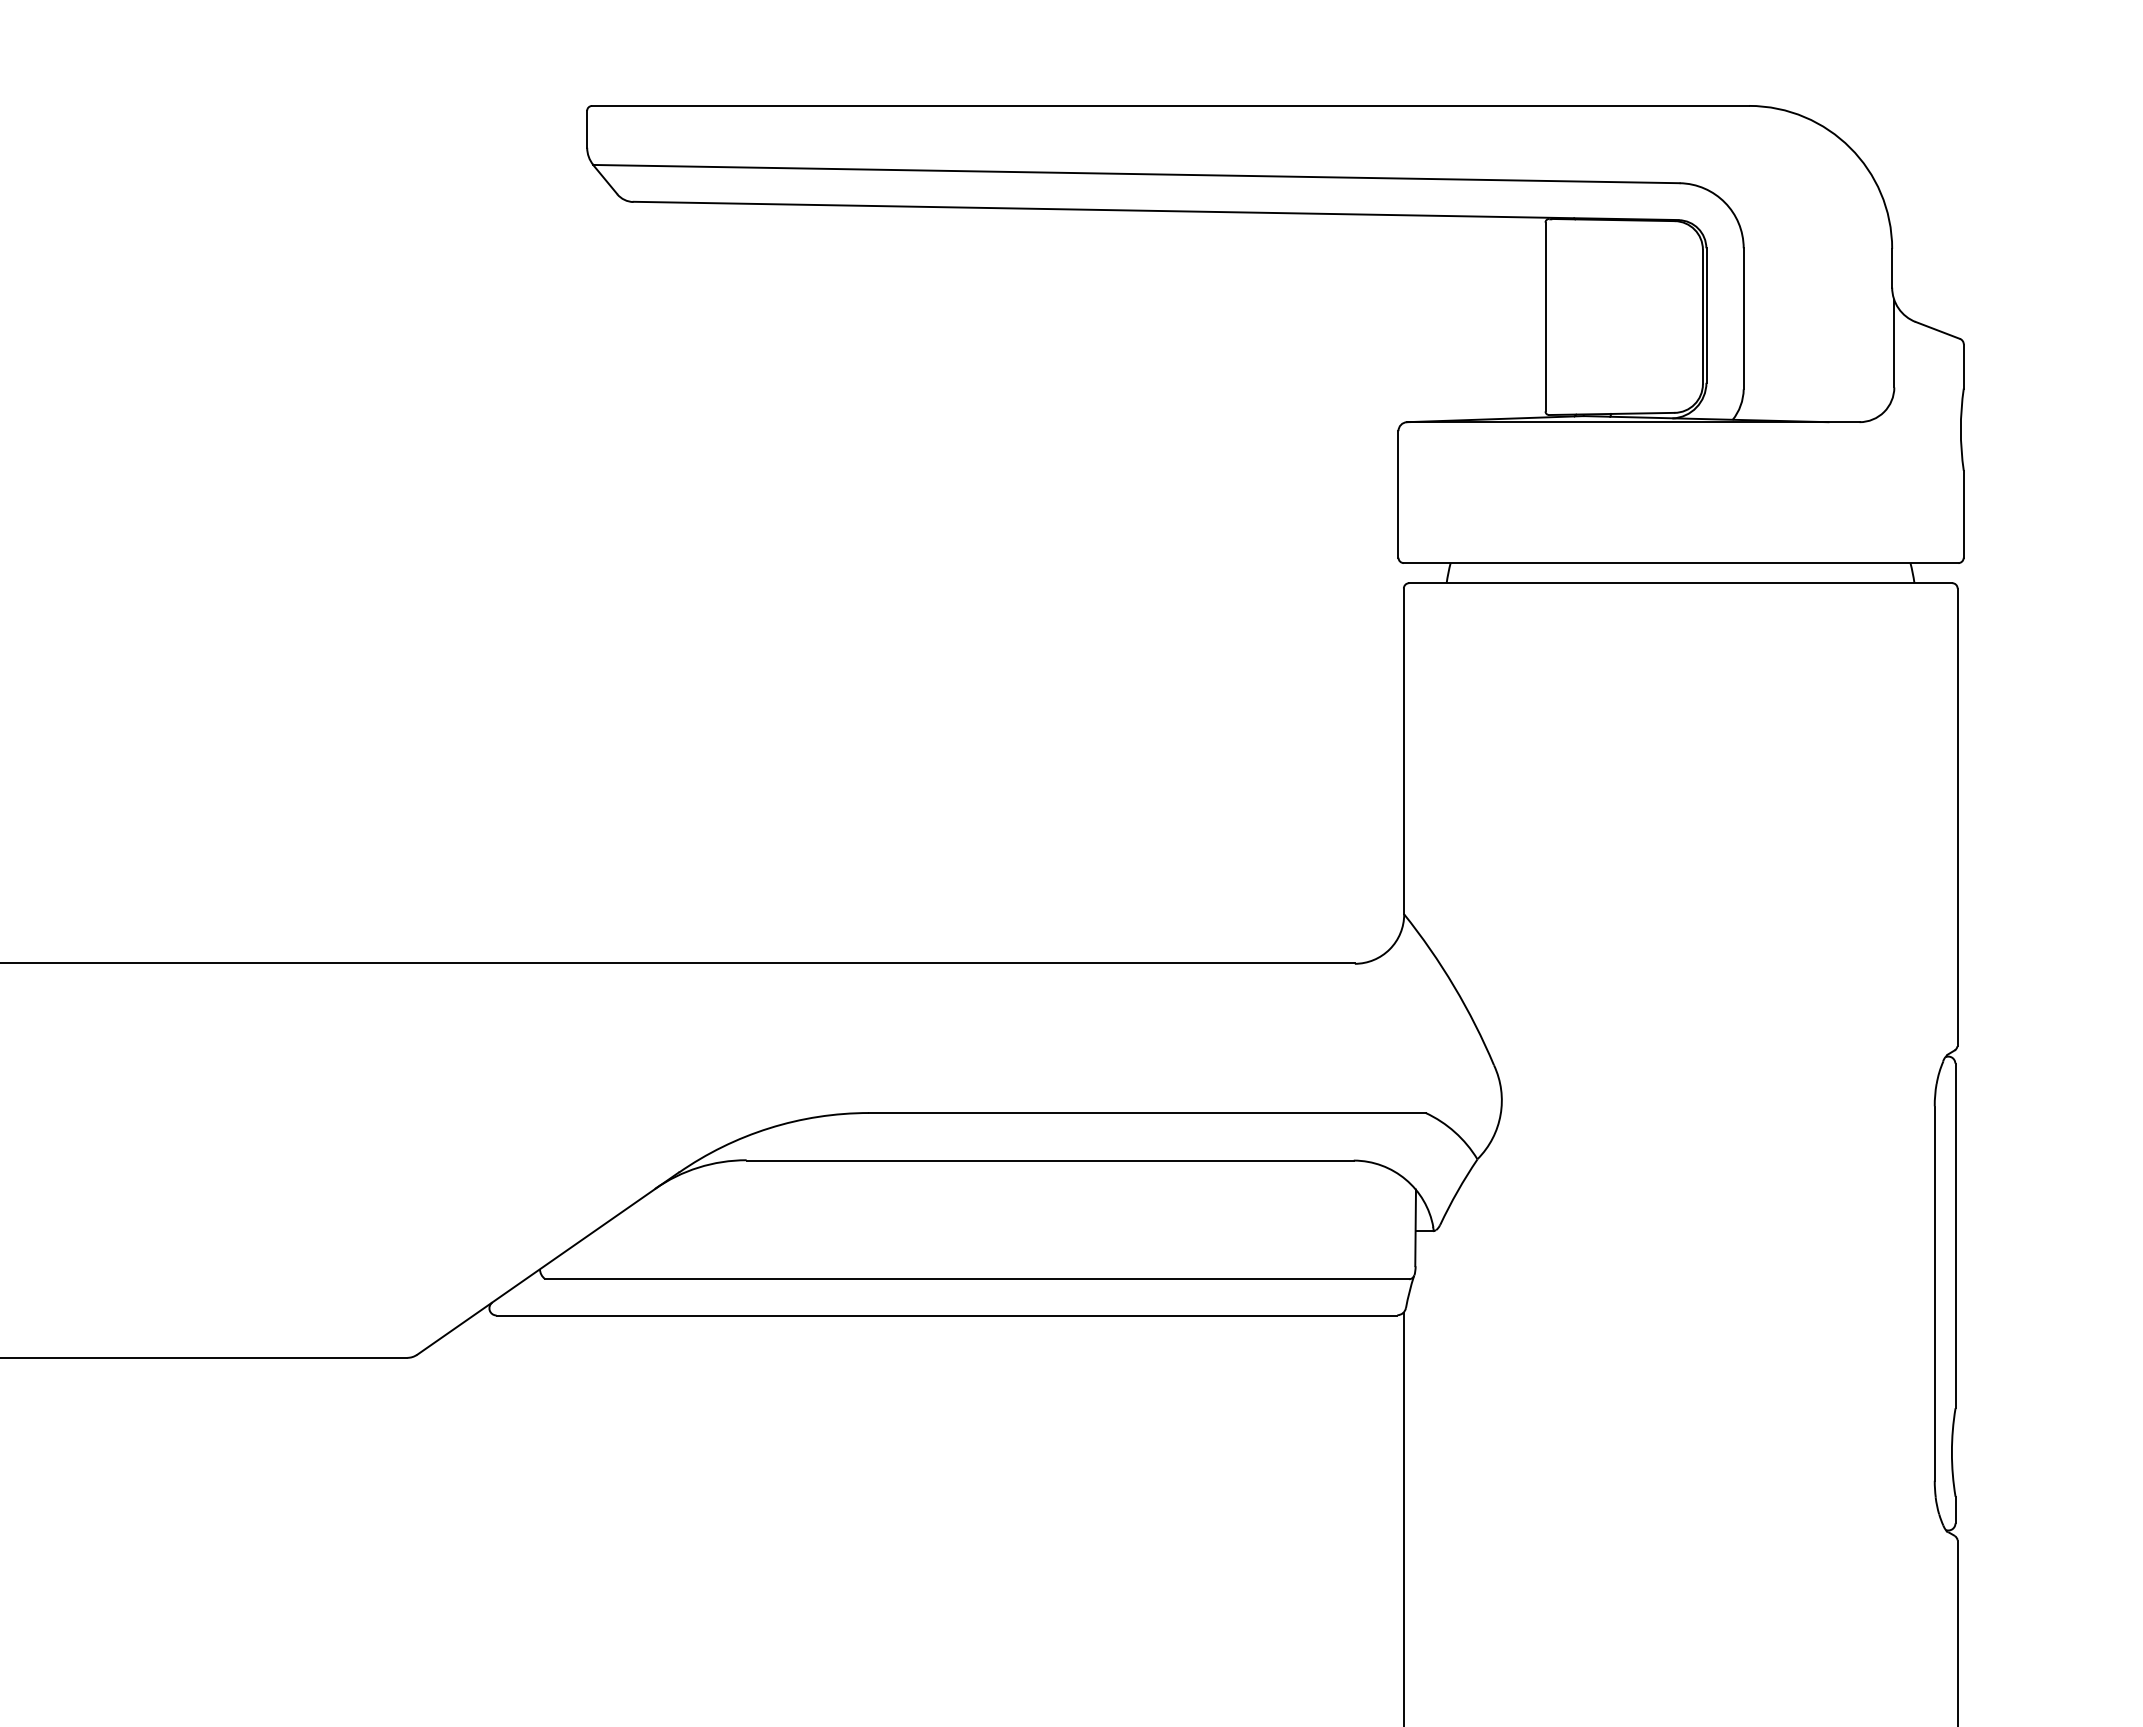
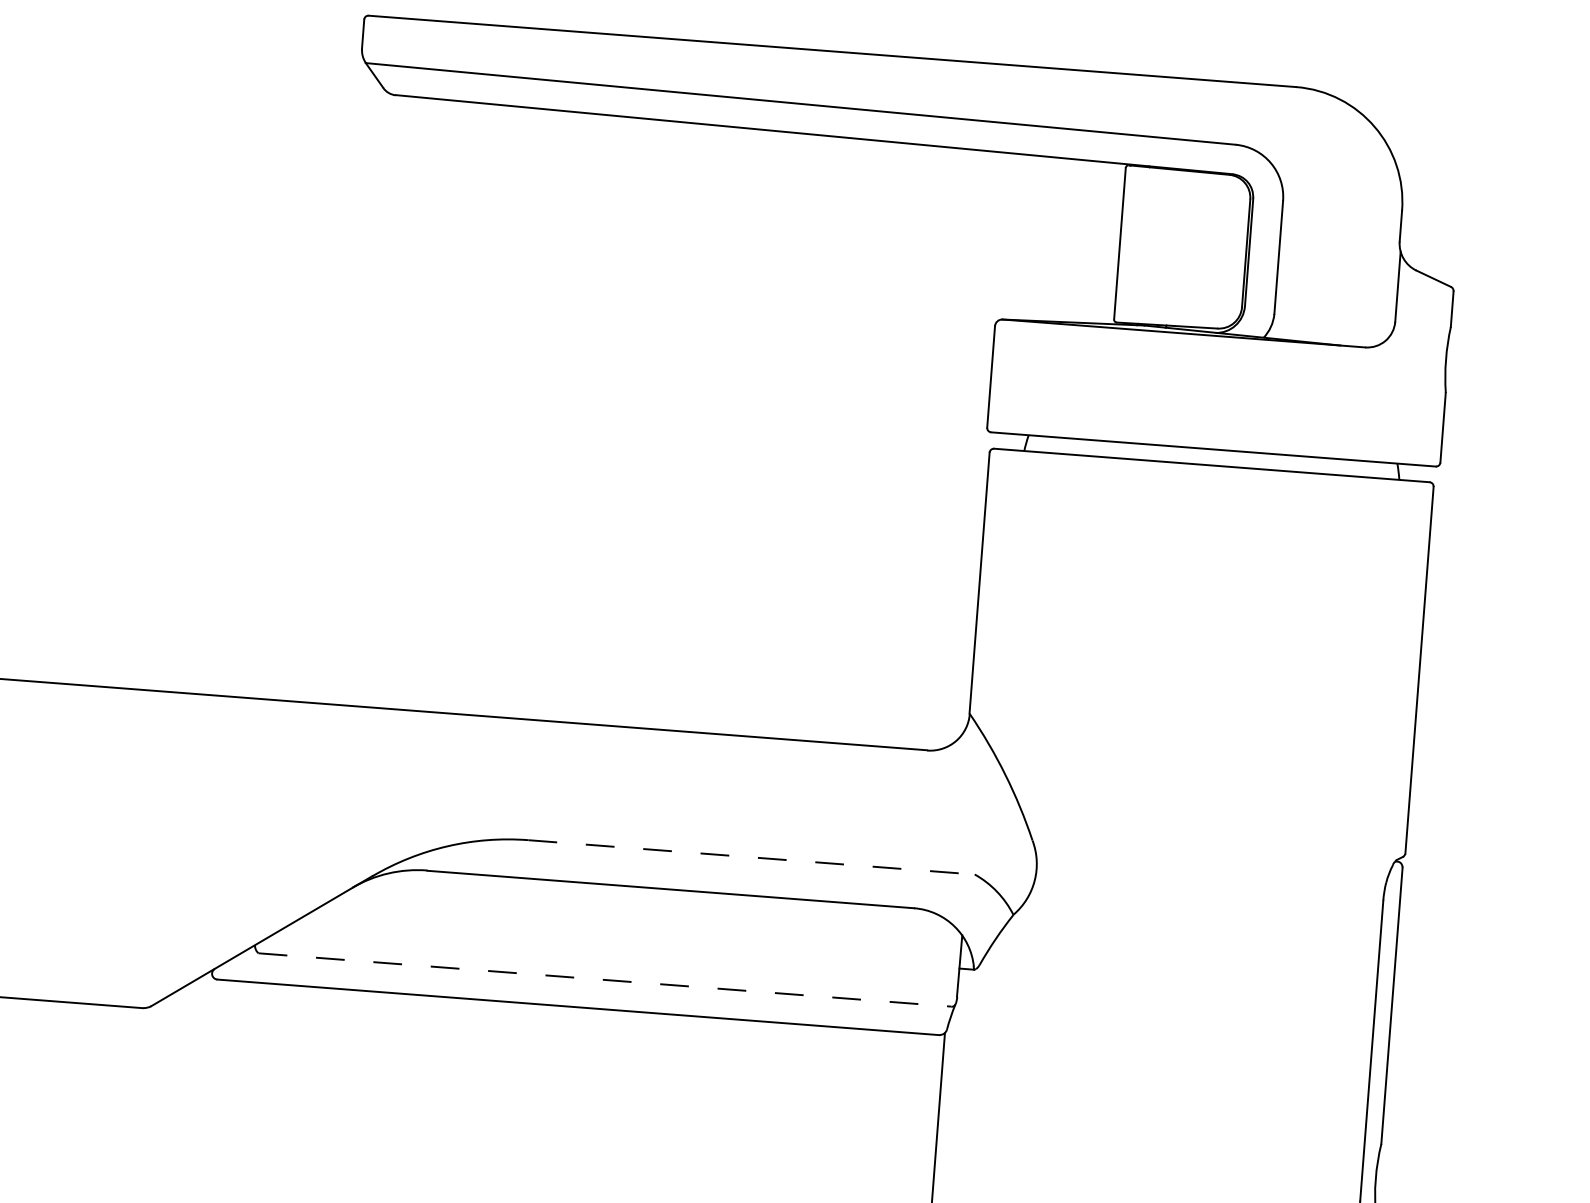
line: (1147, 1113) -> (751, 857), solid -> dashed
line: (977, 1279) -> (605, 980), solid -> dashed

